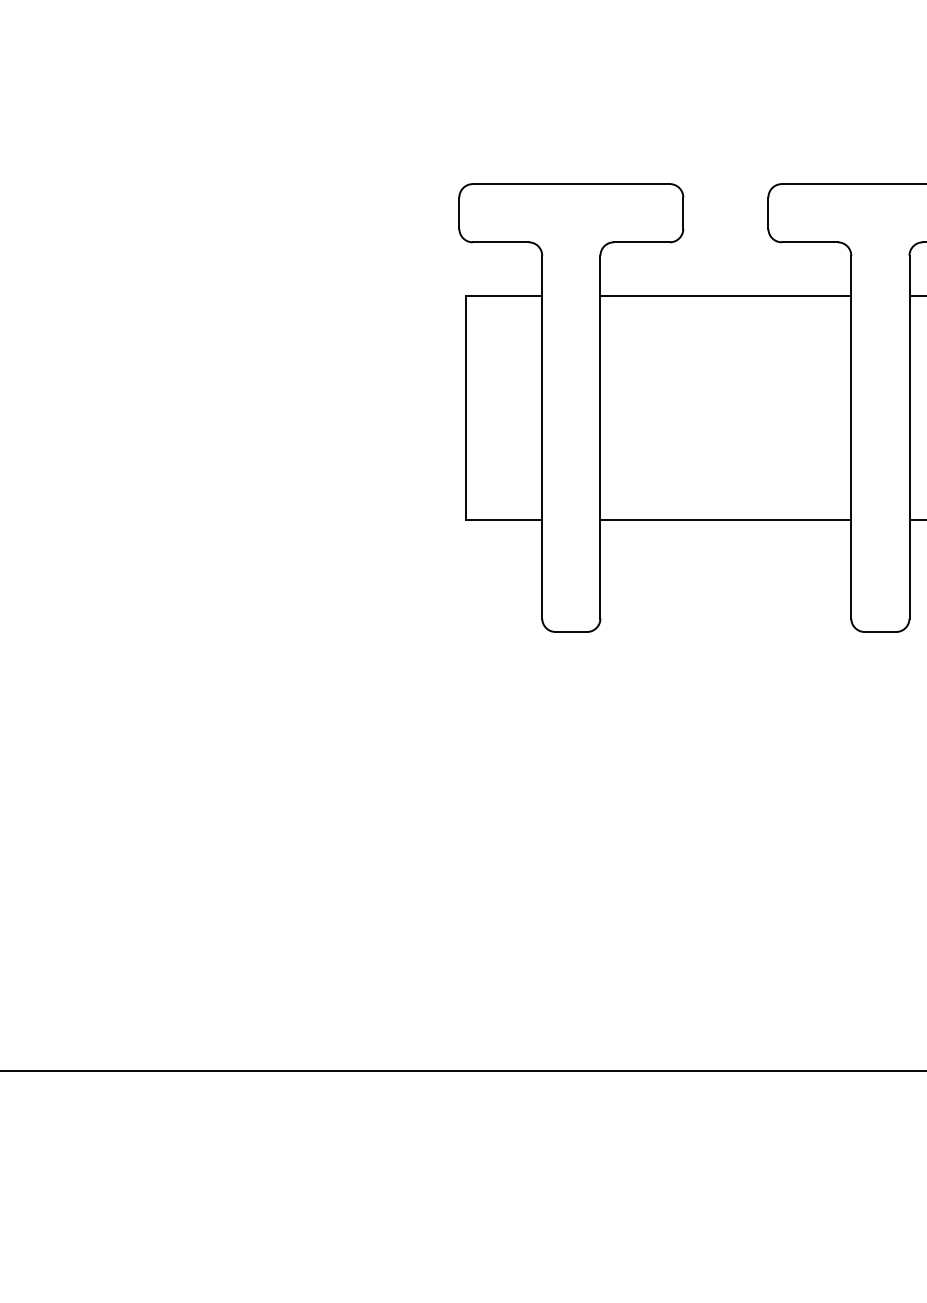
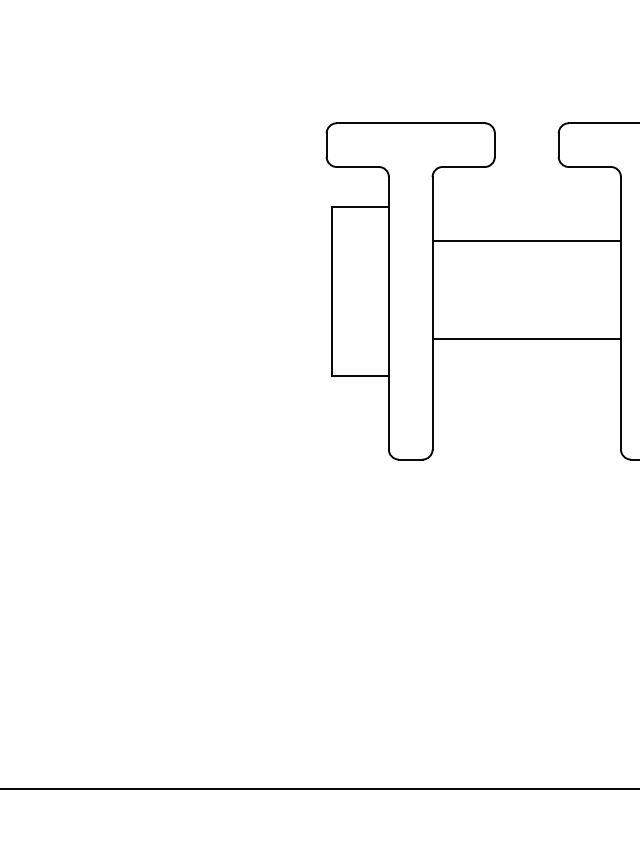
line: (725, 296) -> (526, 241), moved
line: (725, 520) -> (526, 339), moved

